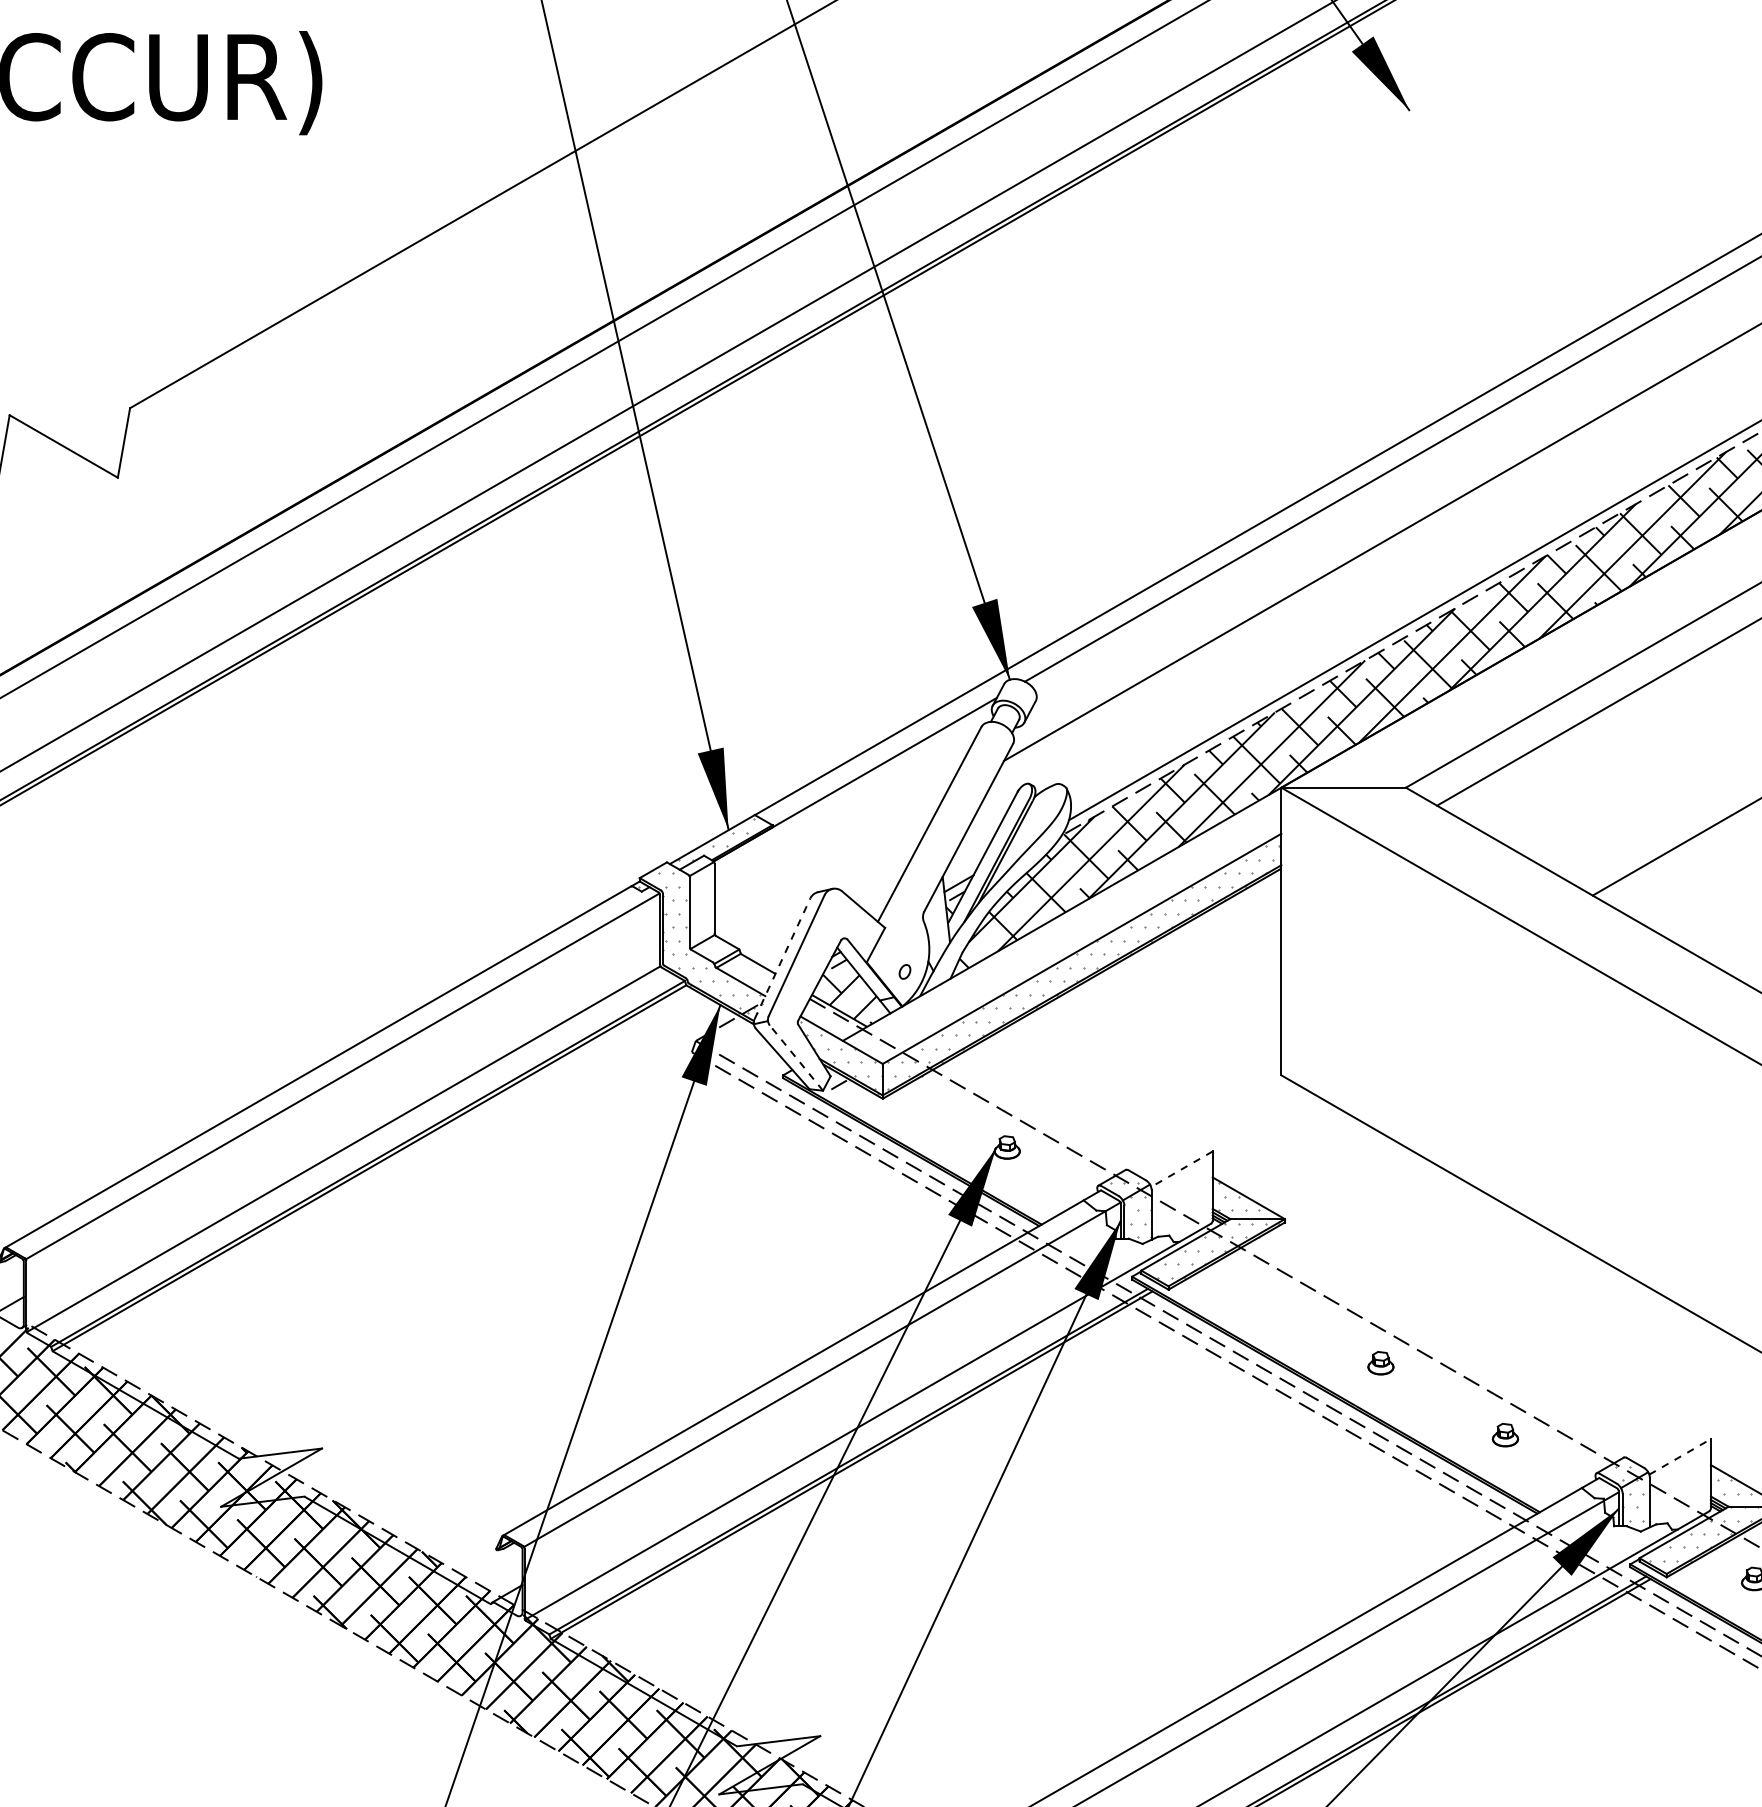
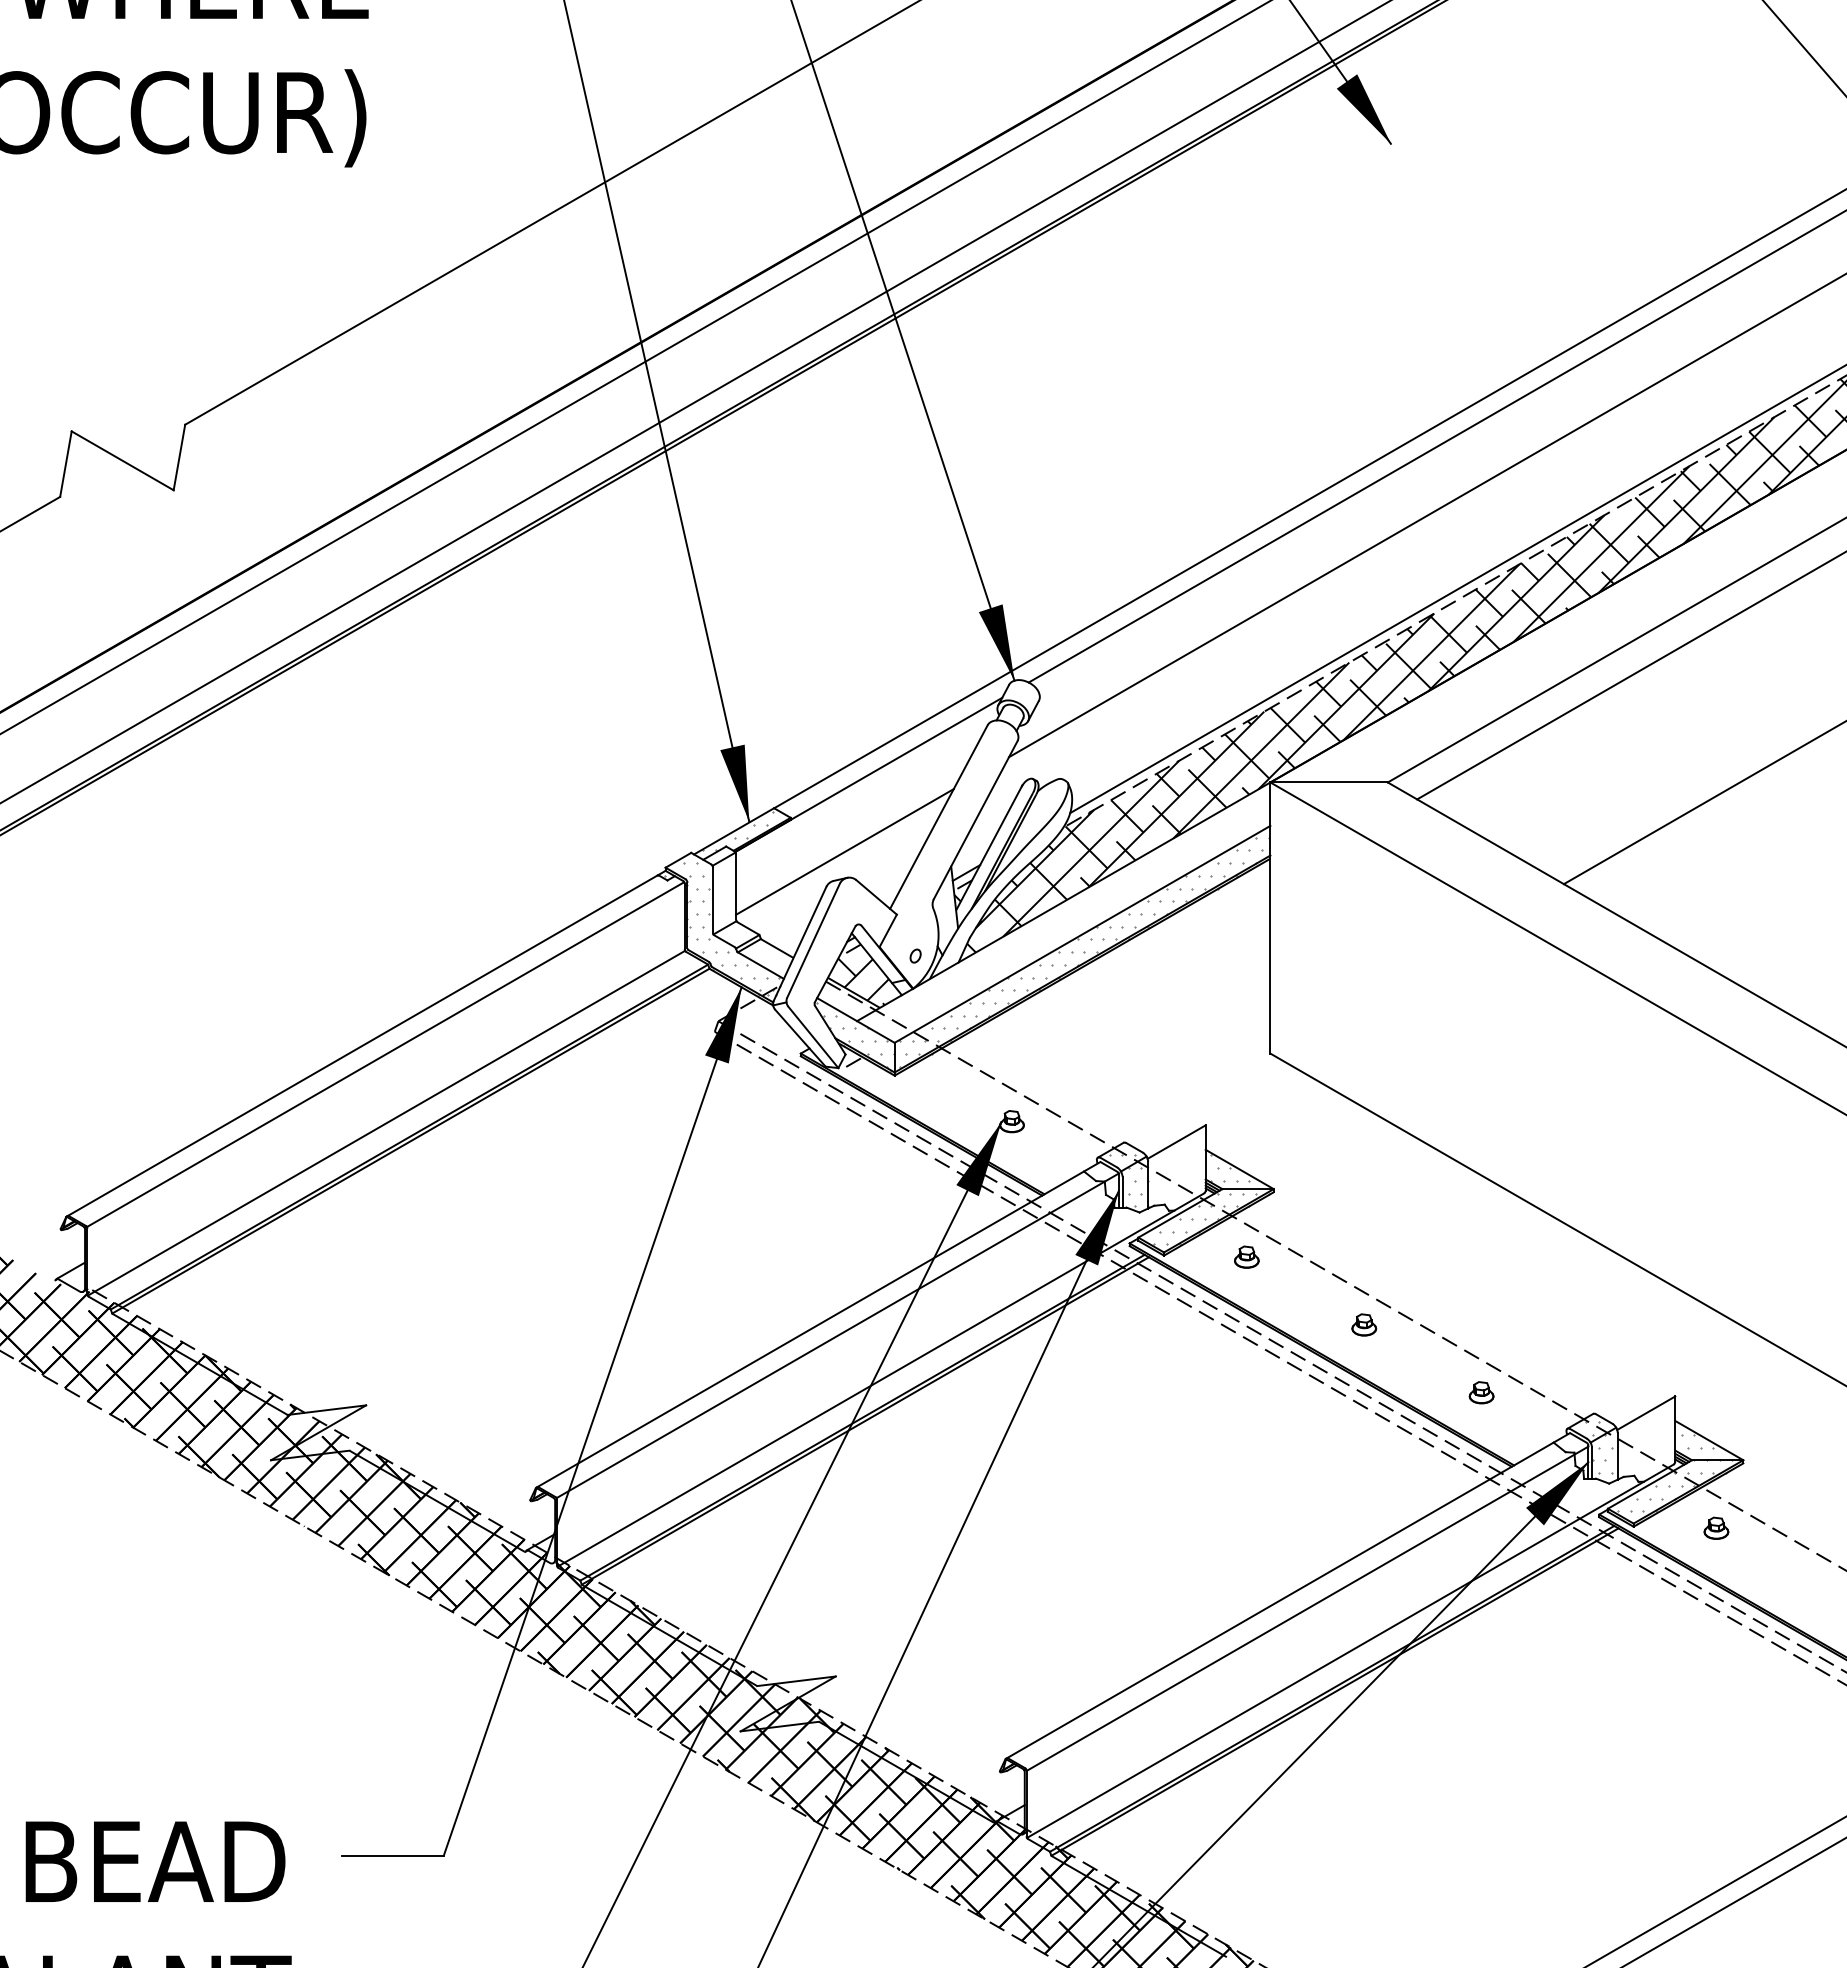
line: (829, 860) -> (844, 851), added
line: (782, 958) -> (800, 943), dashed -> solid
line: (796, 1058) -> (813, 1037), dashed -> solid
line: (1181, 1169) -> (1176, 1142), dashed -> solid
part: (1256, 1290) -> (1246, 1256), added
line: (1680, 1457) -> (1646, 1413), dashed -> solid

